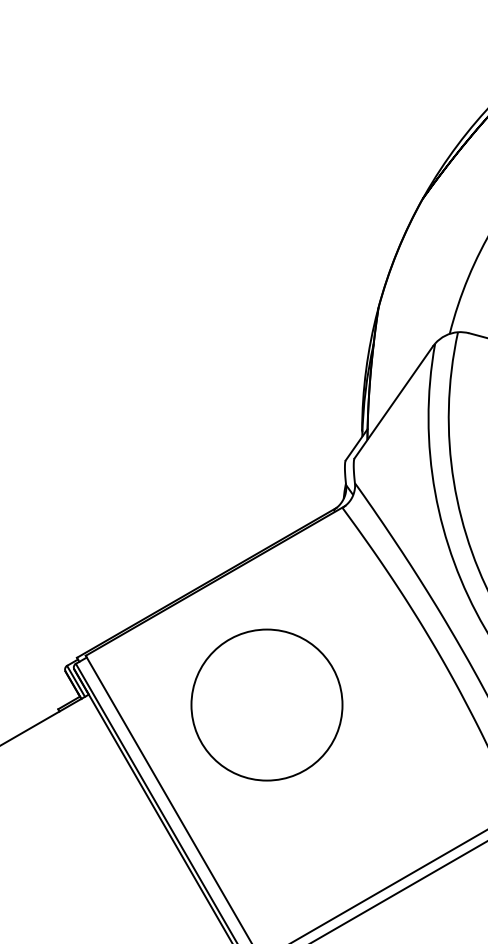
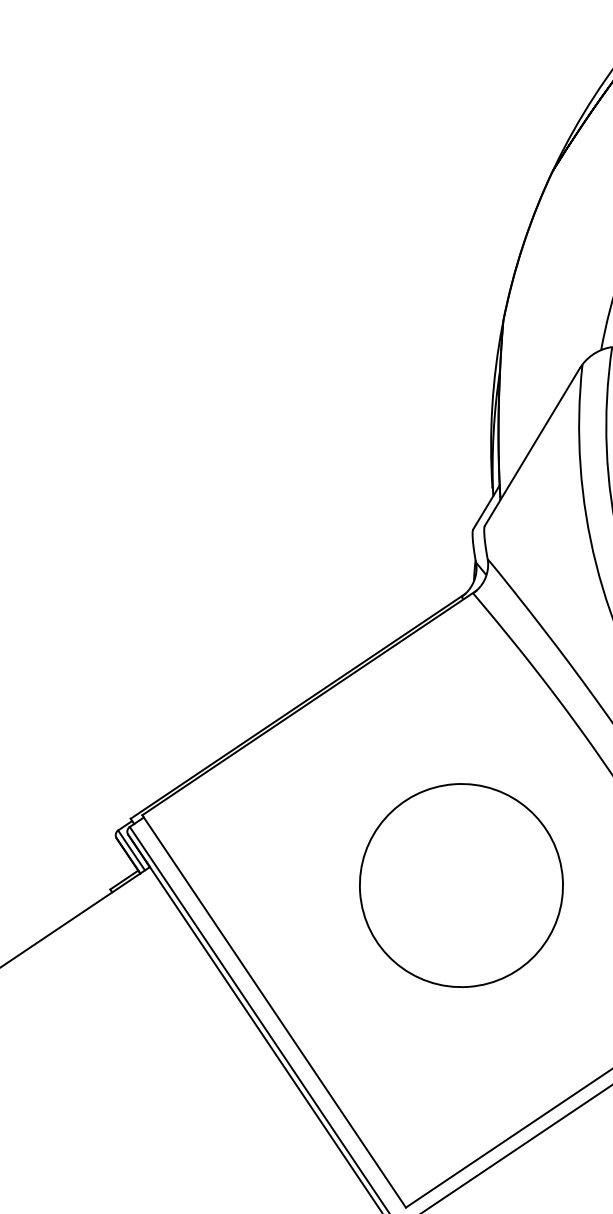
circle: (266, 704) -> (460, 884), moved

